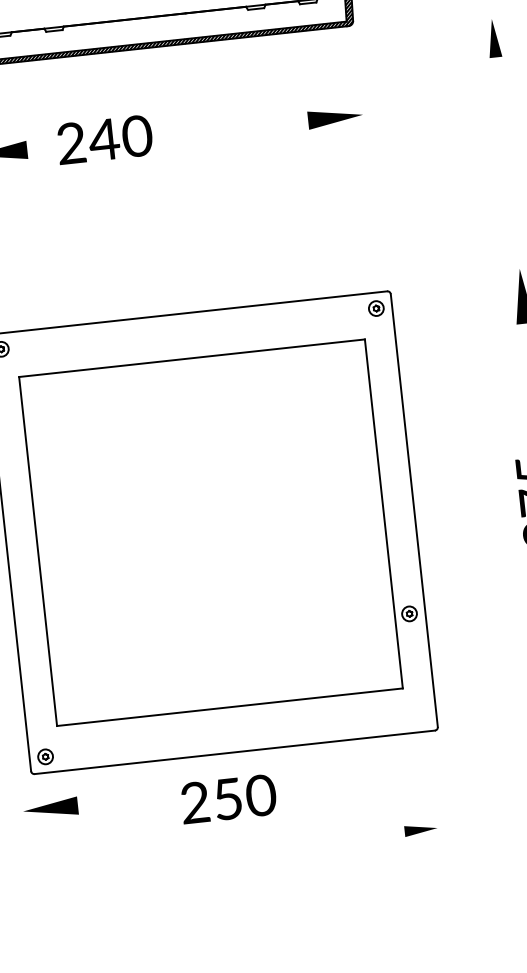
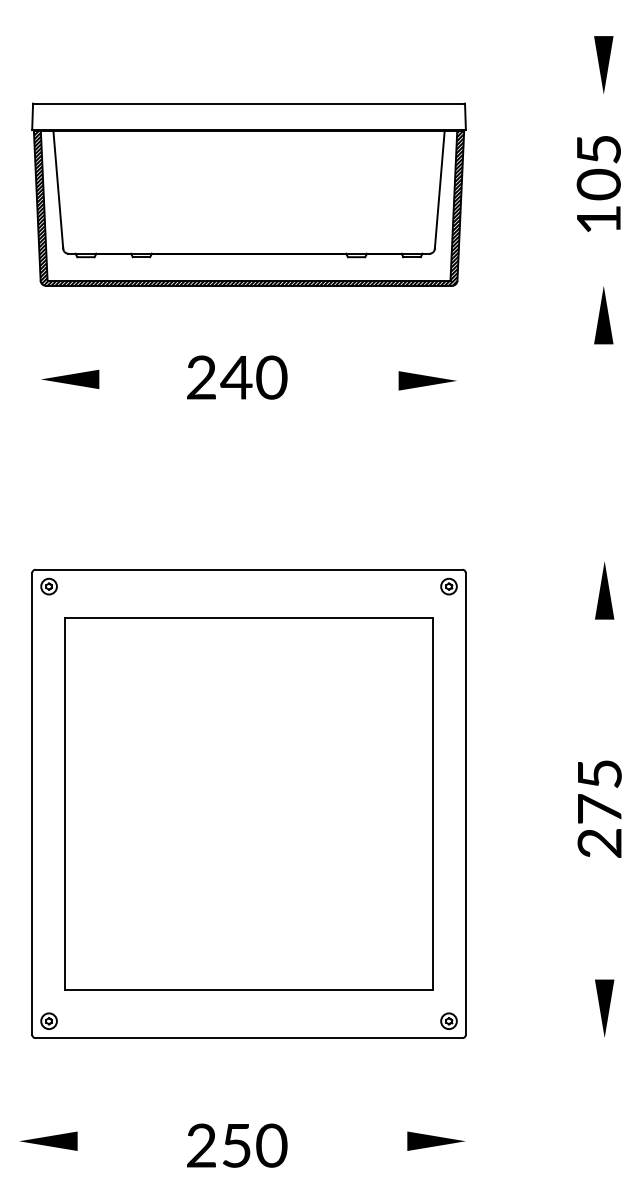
part: (493, 38) -> (603, 315), size x1.43
text: (105, 139) -> (237, 377), moved
part: (408, 613) -> (448, 1020), moved
text: (228, 798) -> (237, 1145), moved
part: (50, 807) -> (48, 1140), moved
part: (421, 829) -> (436, 1140), size x1.67

